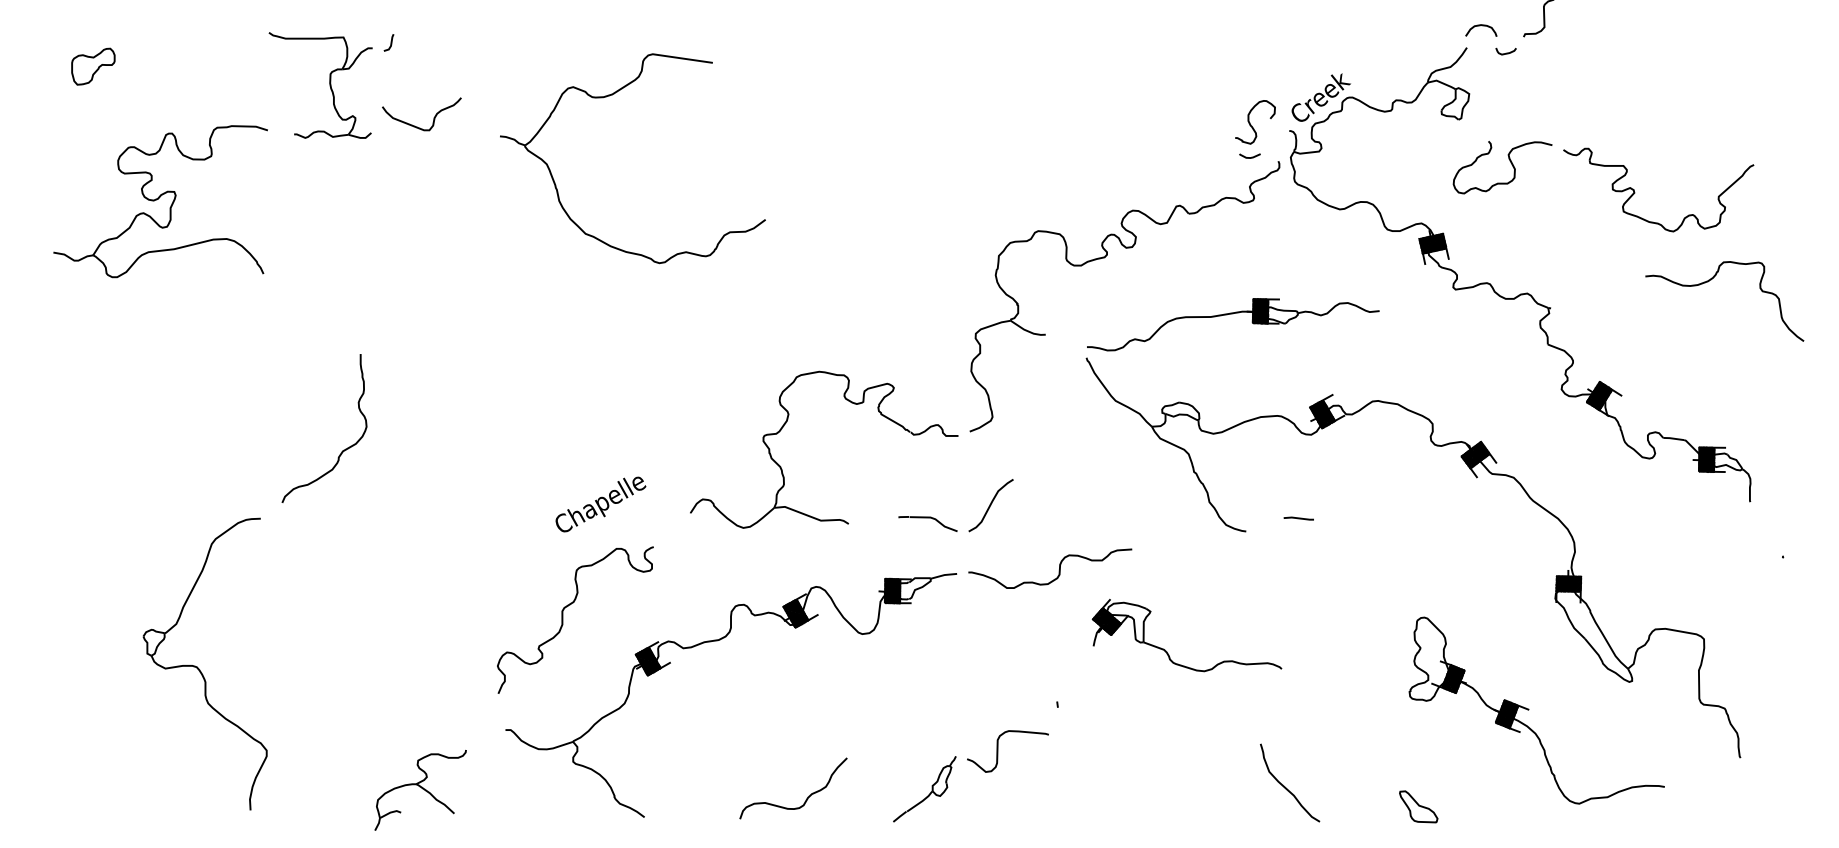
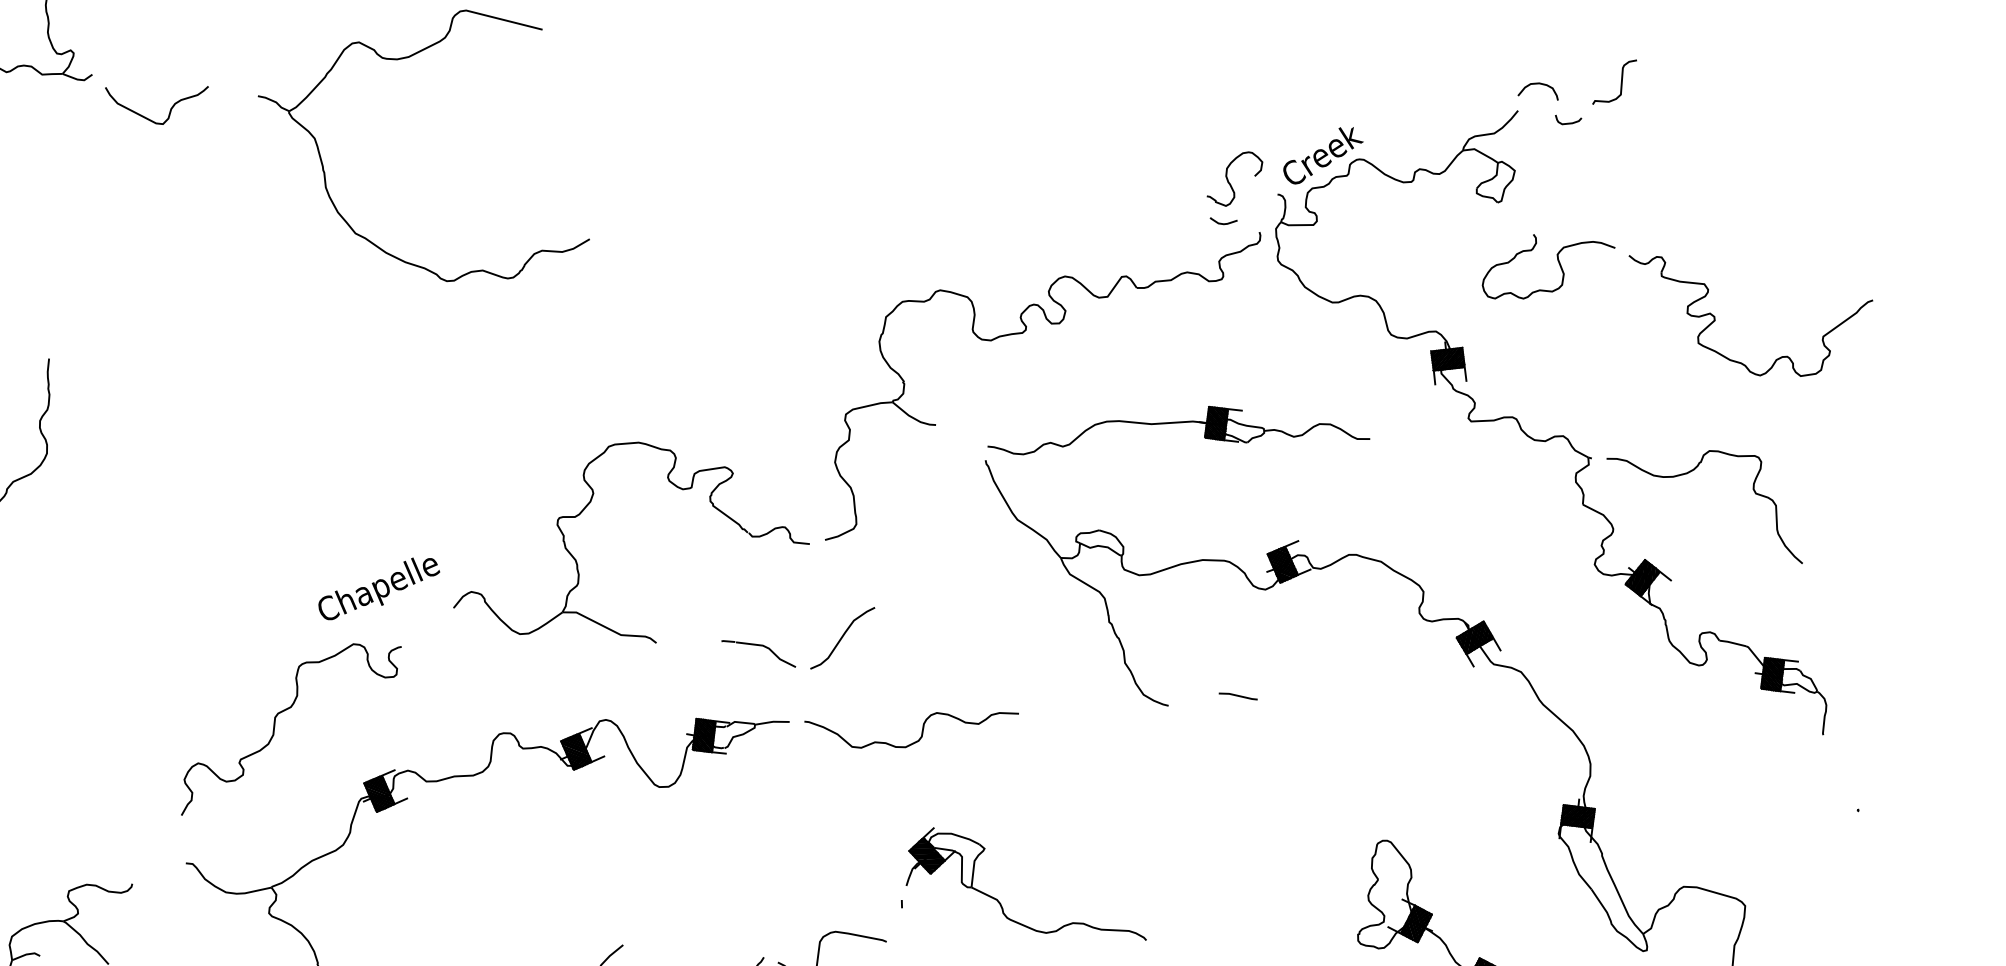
curve: (433, 117) -> (169, 108), moved
curve: (1711, 280) -> (1691, 472), moved
text: (600, 504) -> (378, 588), moved
part: (1167, 651) -> (1001, 902), moved

